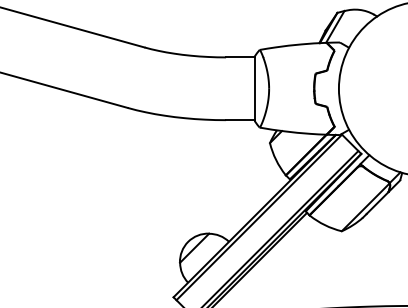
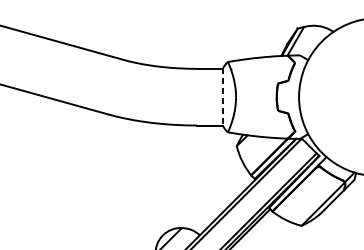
line: (254, 89) -> (222, 97), solid -> dashed

